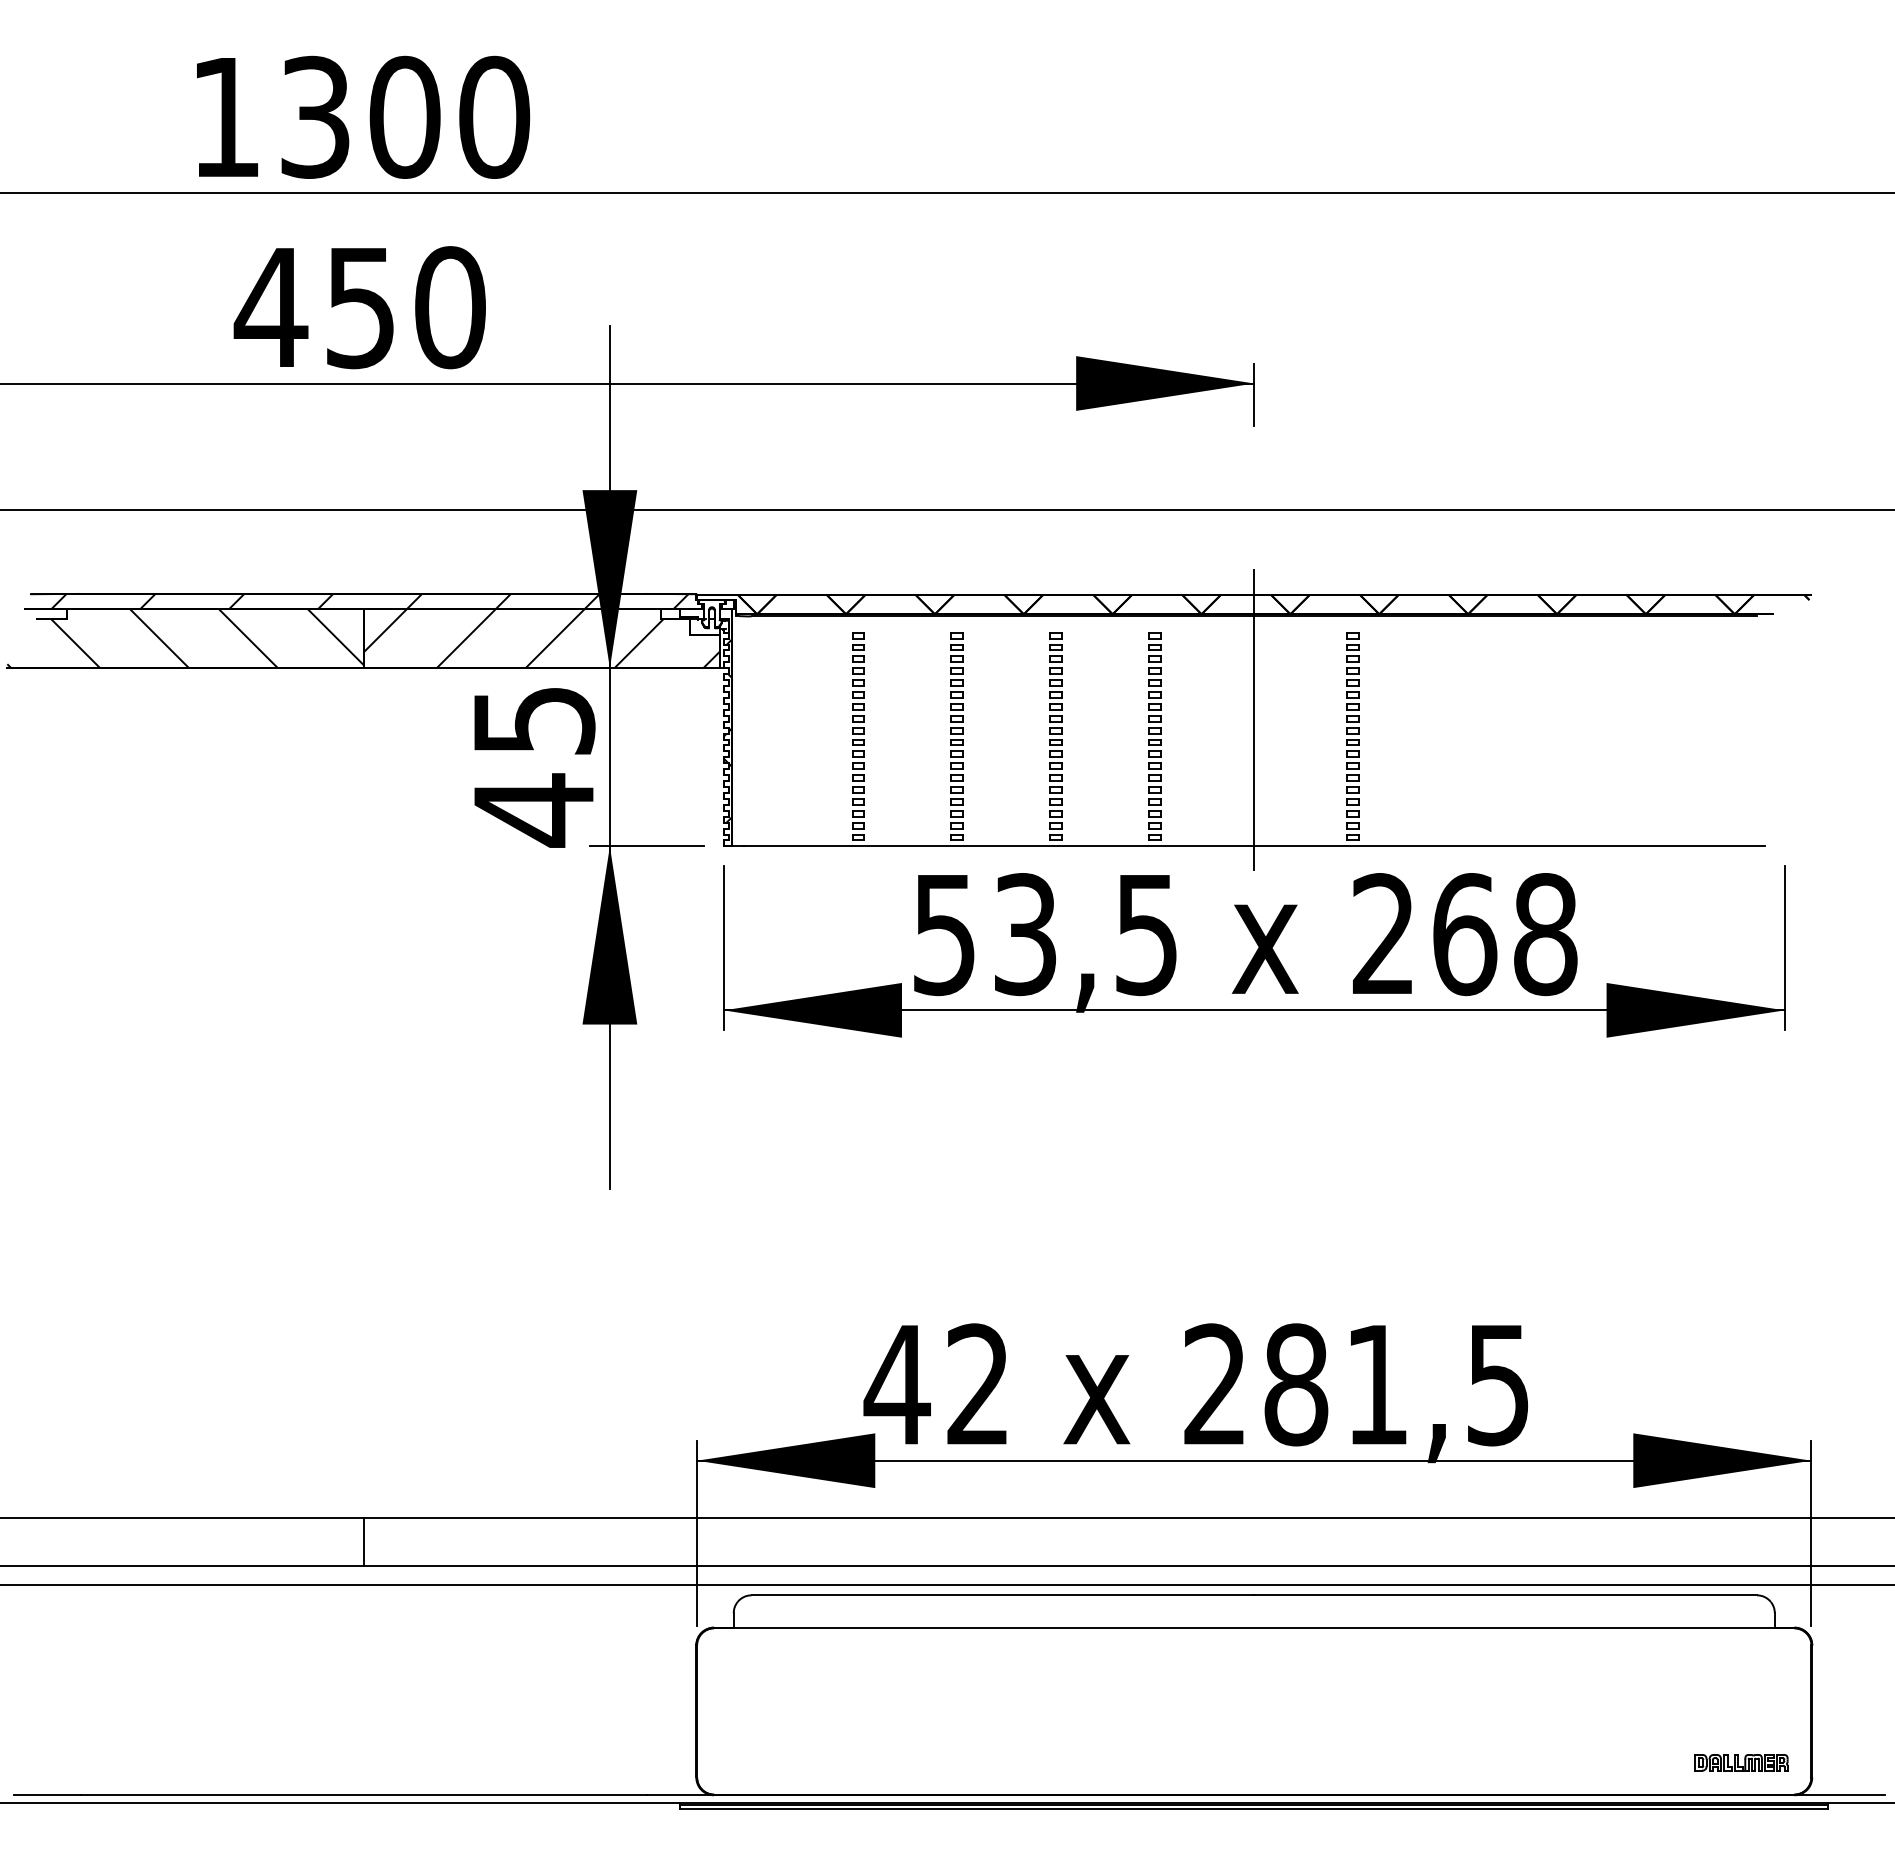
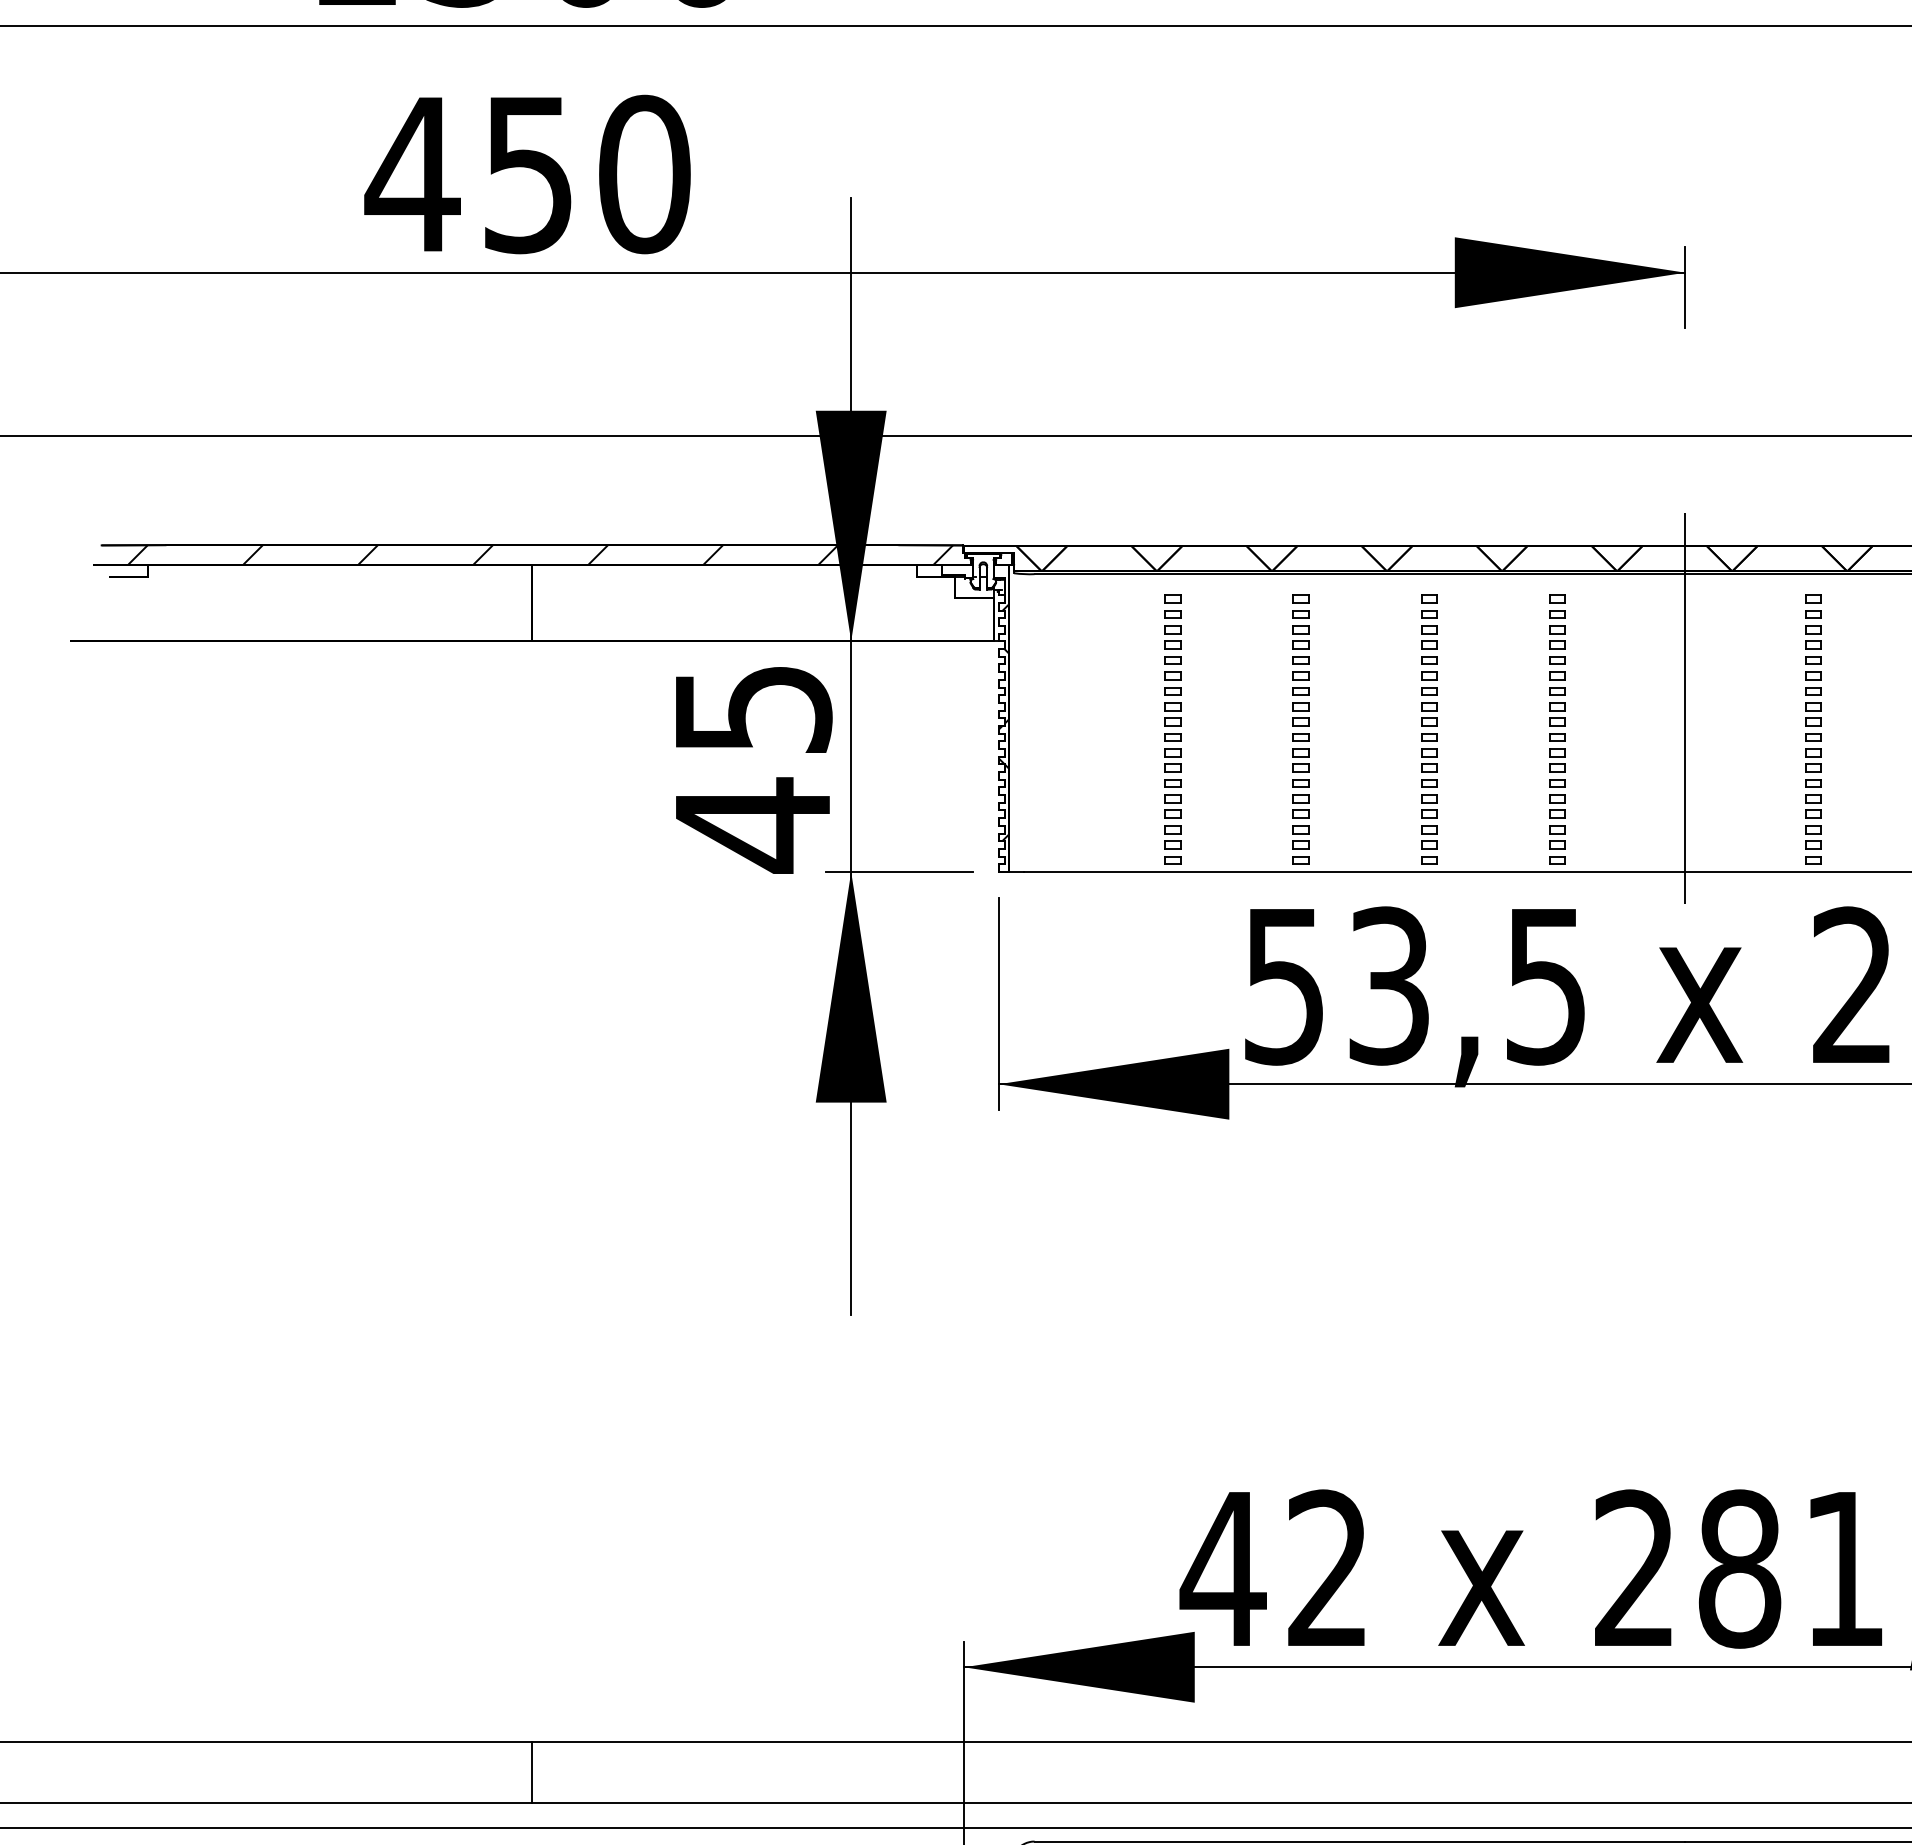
hatch: (185, 638) -> (301, 602), removed
hatch: (541, 638) -> (762, 602), removed

